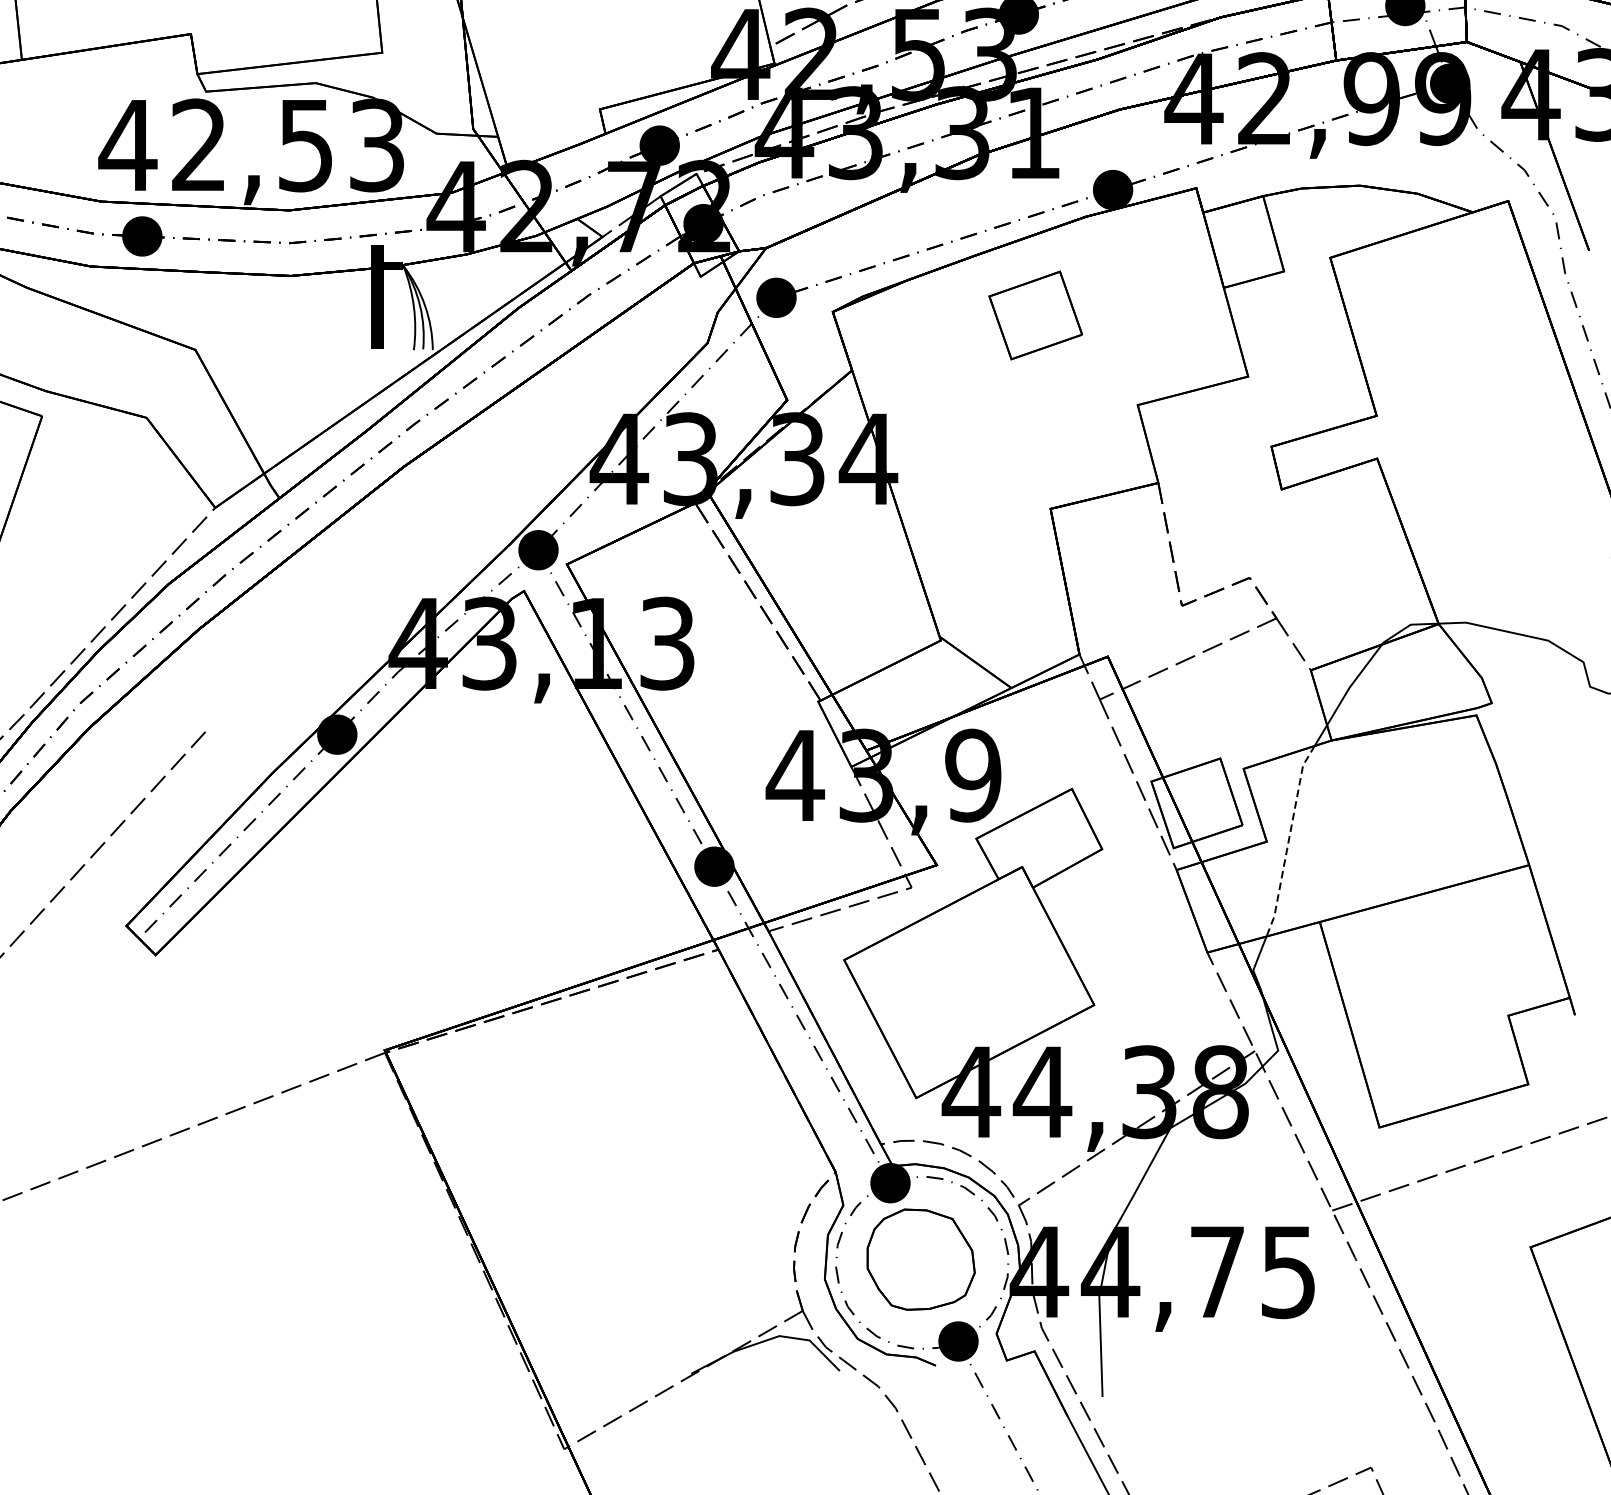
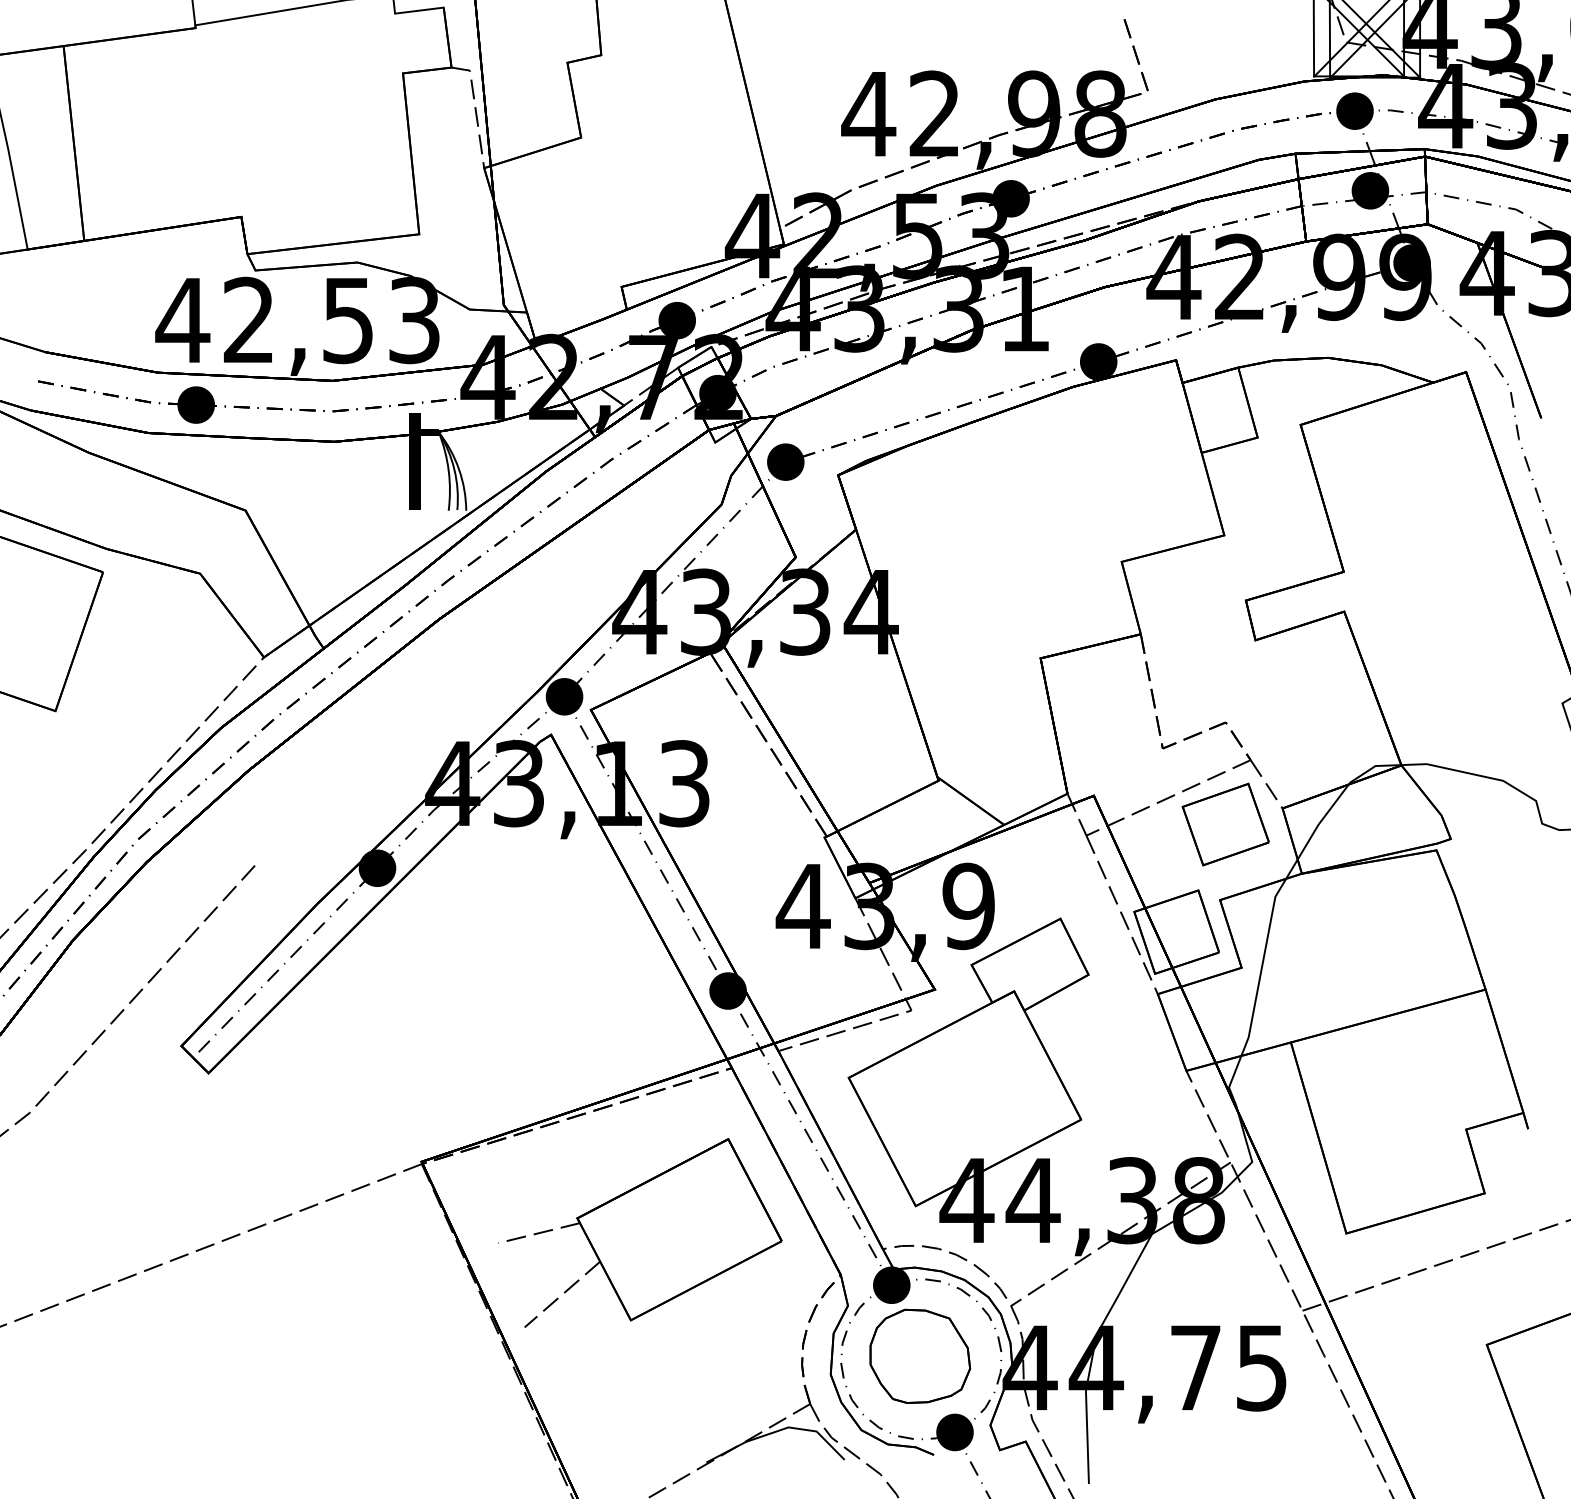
part: (1035, 315) -> (1225, 824), moved
line: (1289, 840) -> (1262, 966), dashed -> solid
part: (620, 1126) -> (640, 1232), added

